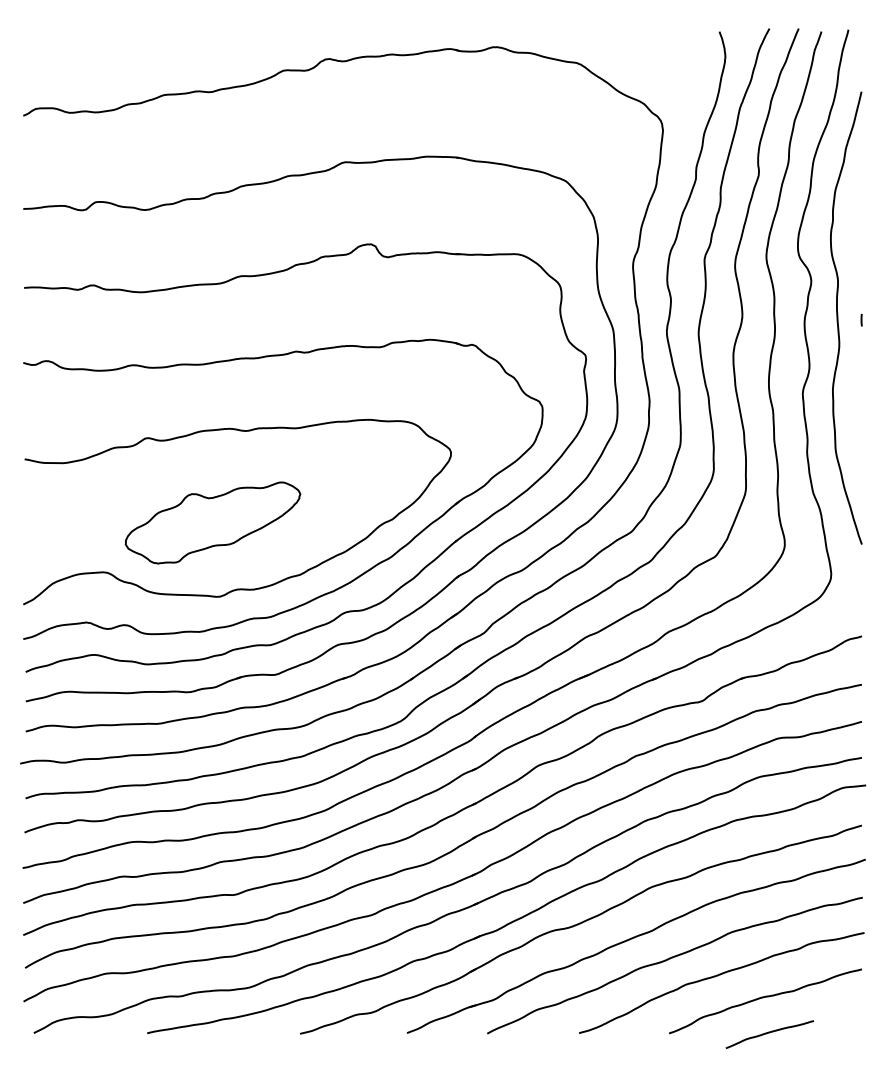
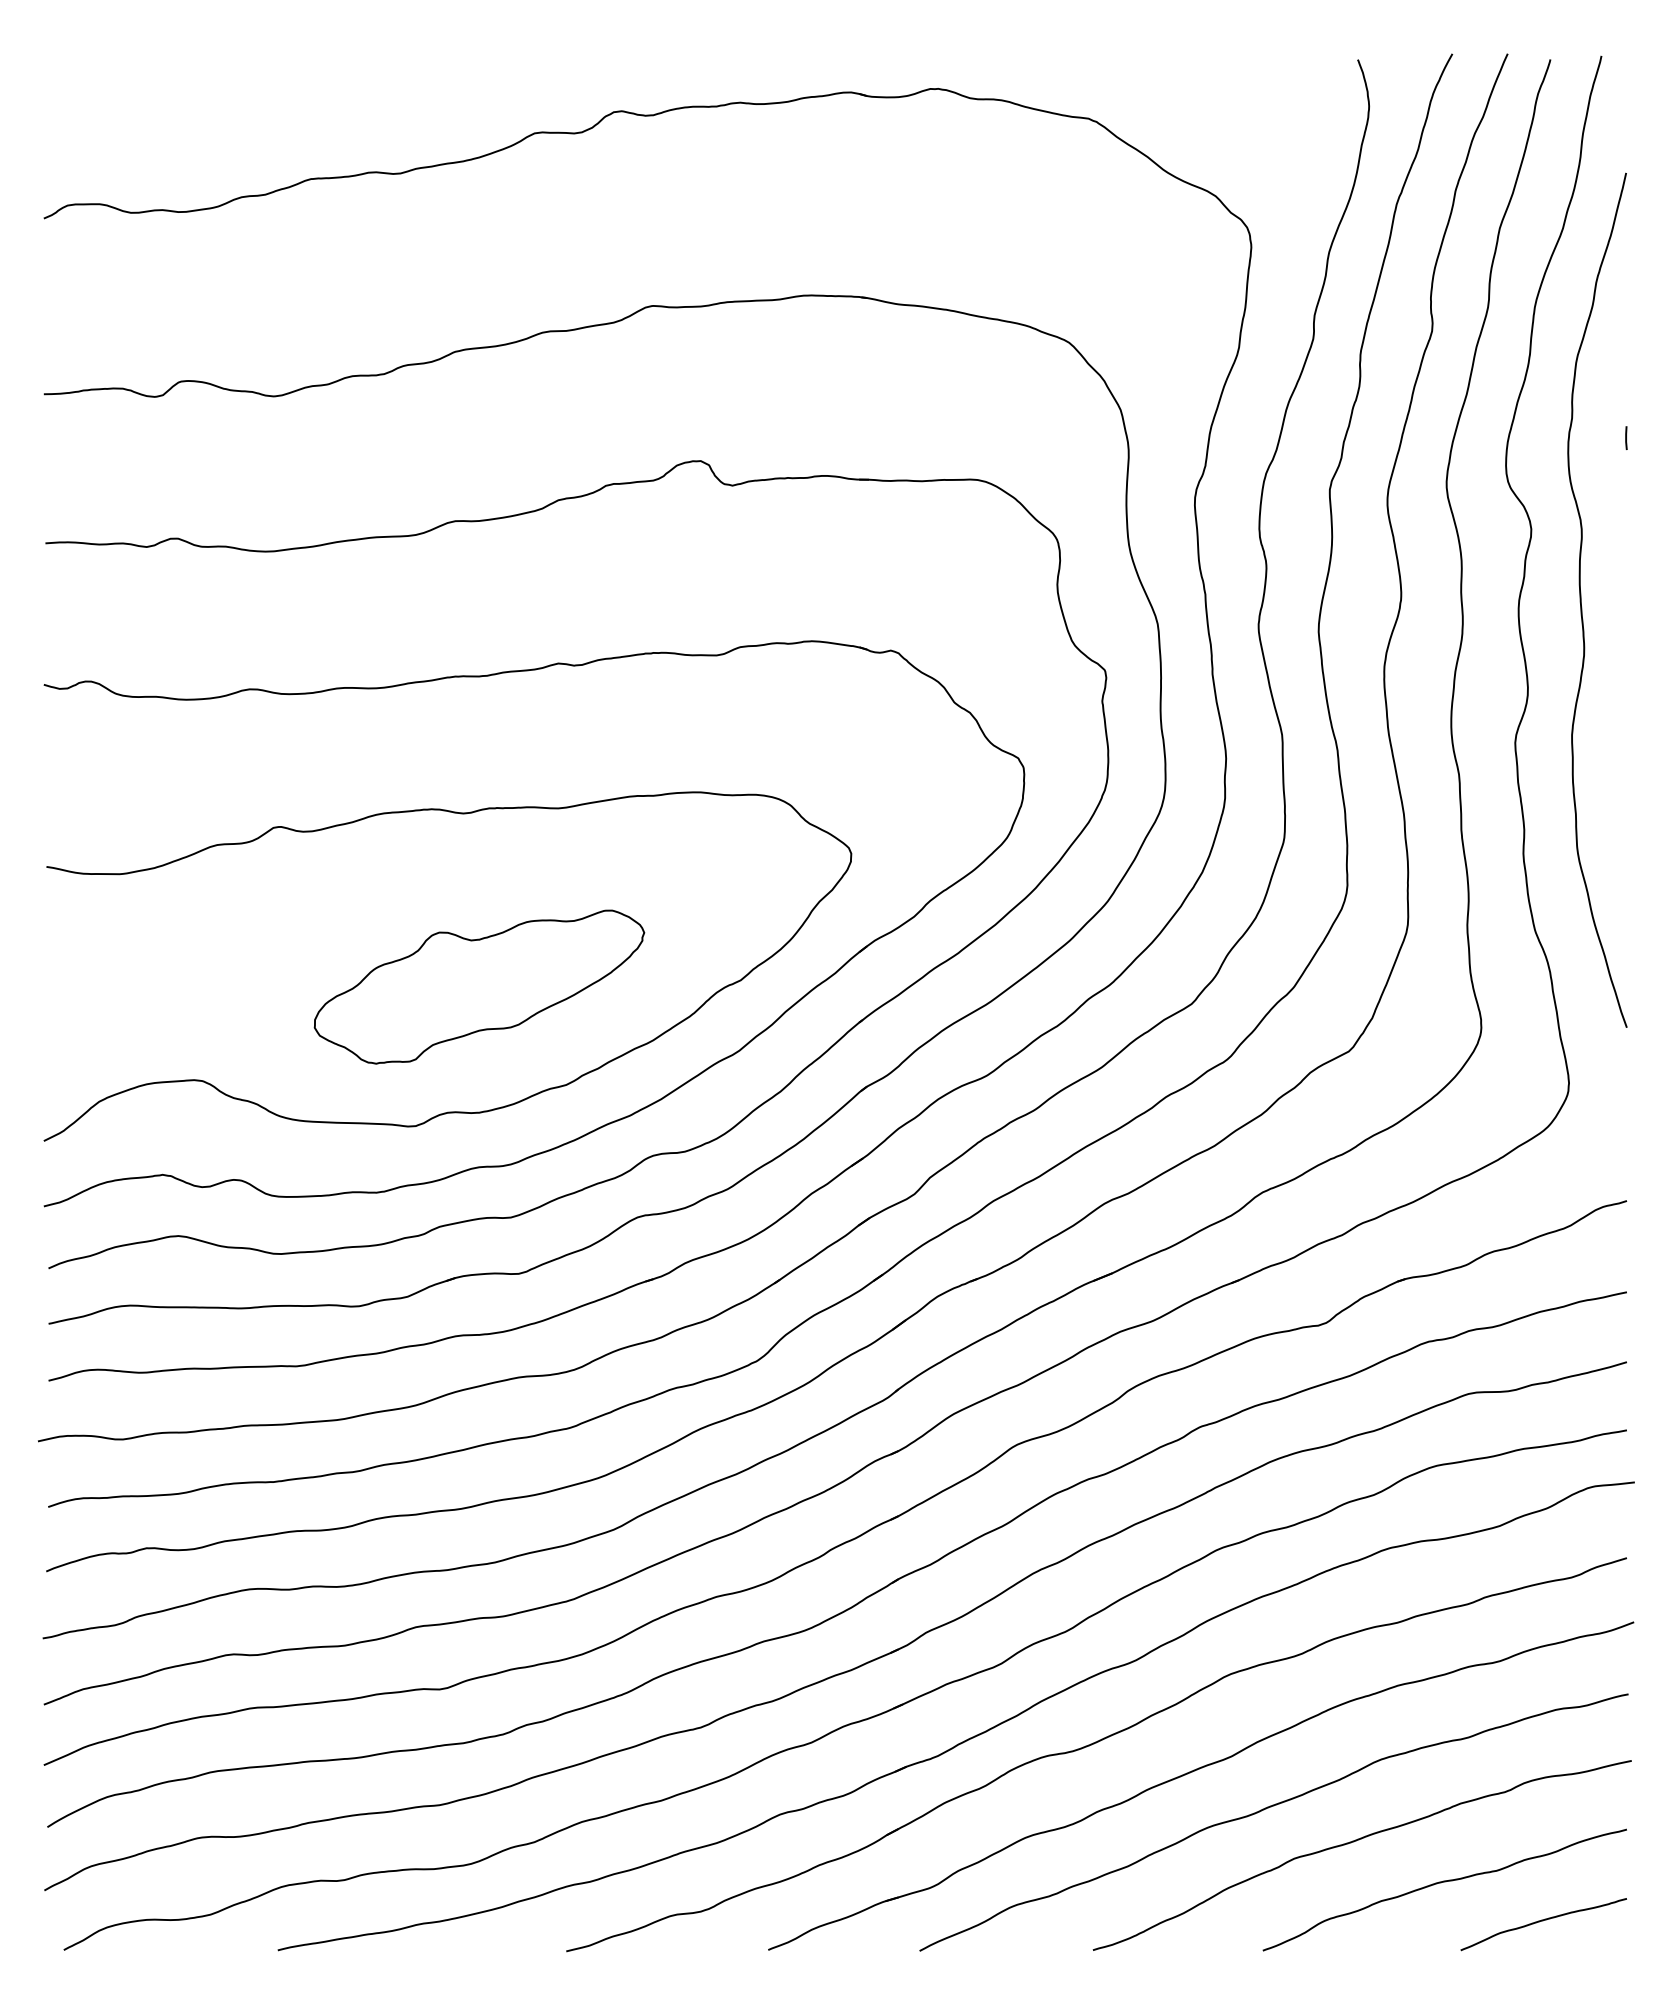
line: (861, 319) -> (1626, 436), moved
part: (212, 522) -> (478, 986), moved
curve: (769, 1033) -> (1543, 1922), moved

